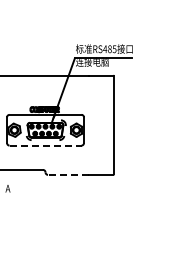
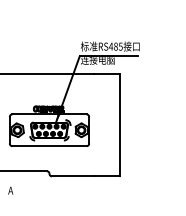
line: (45, 145) -> (49, 146), dashed -> solid
line: (67, 174) -> (72, 175), dashed -> solid

